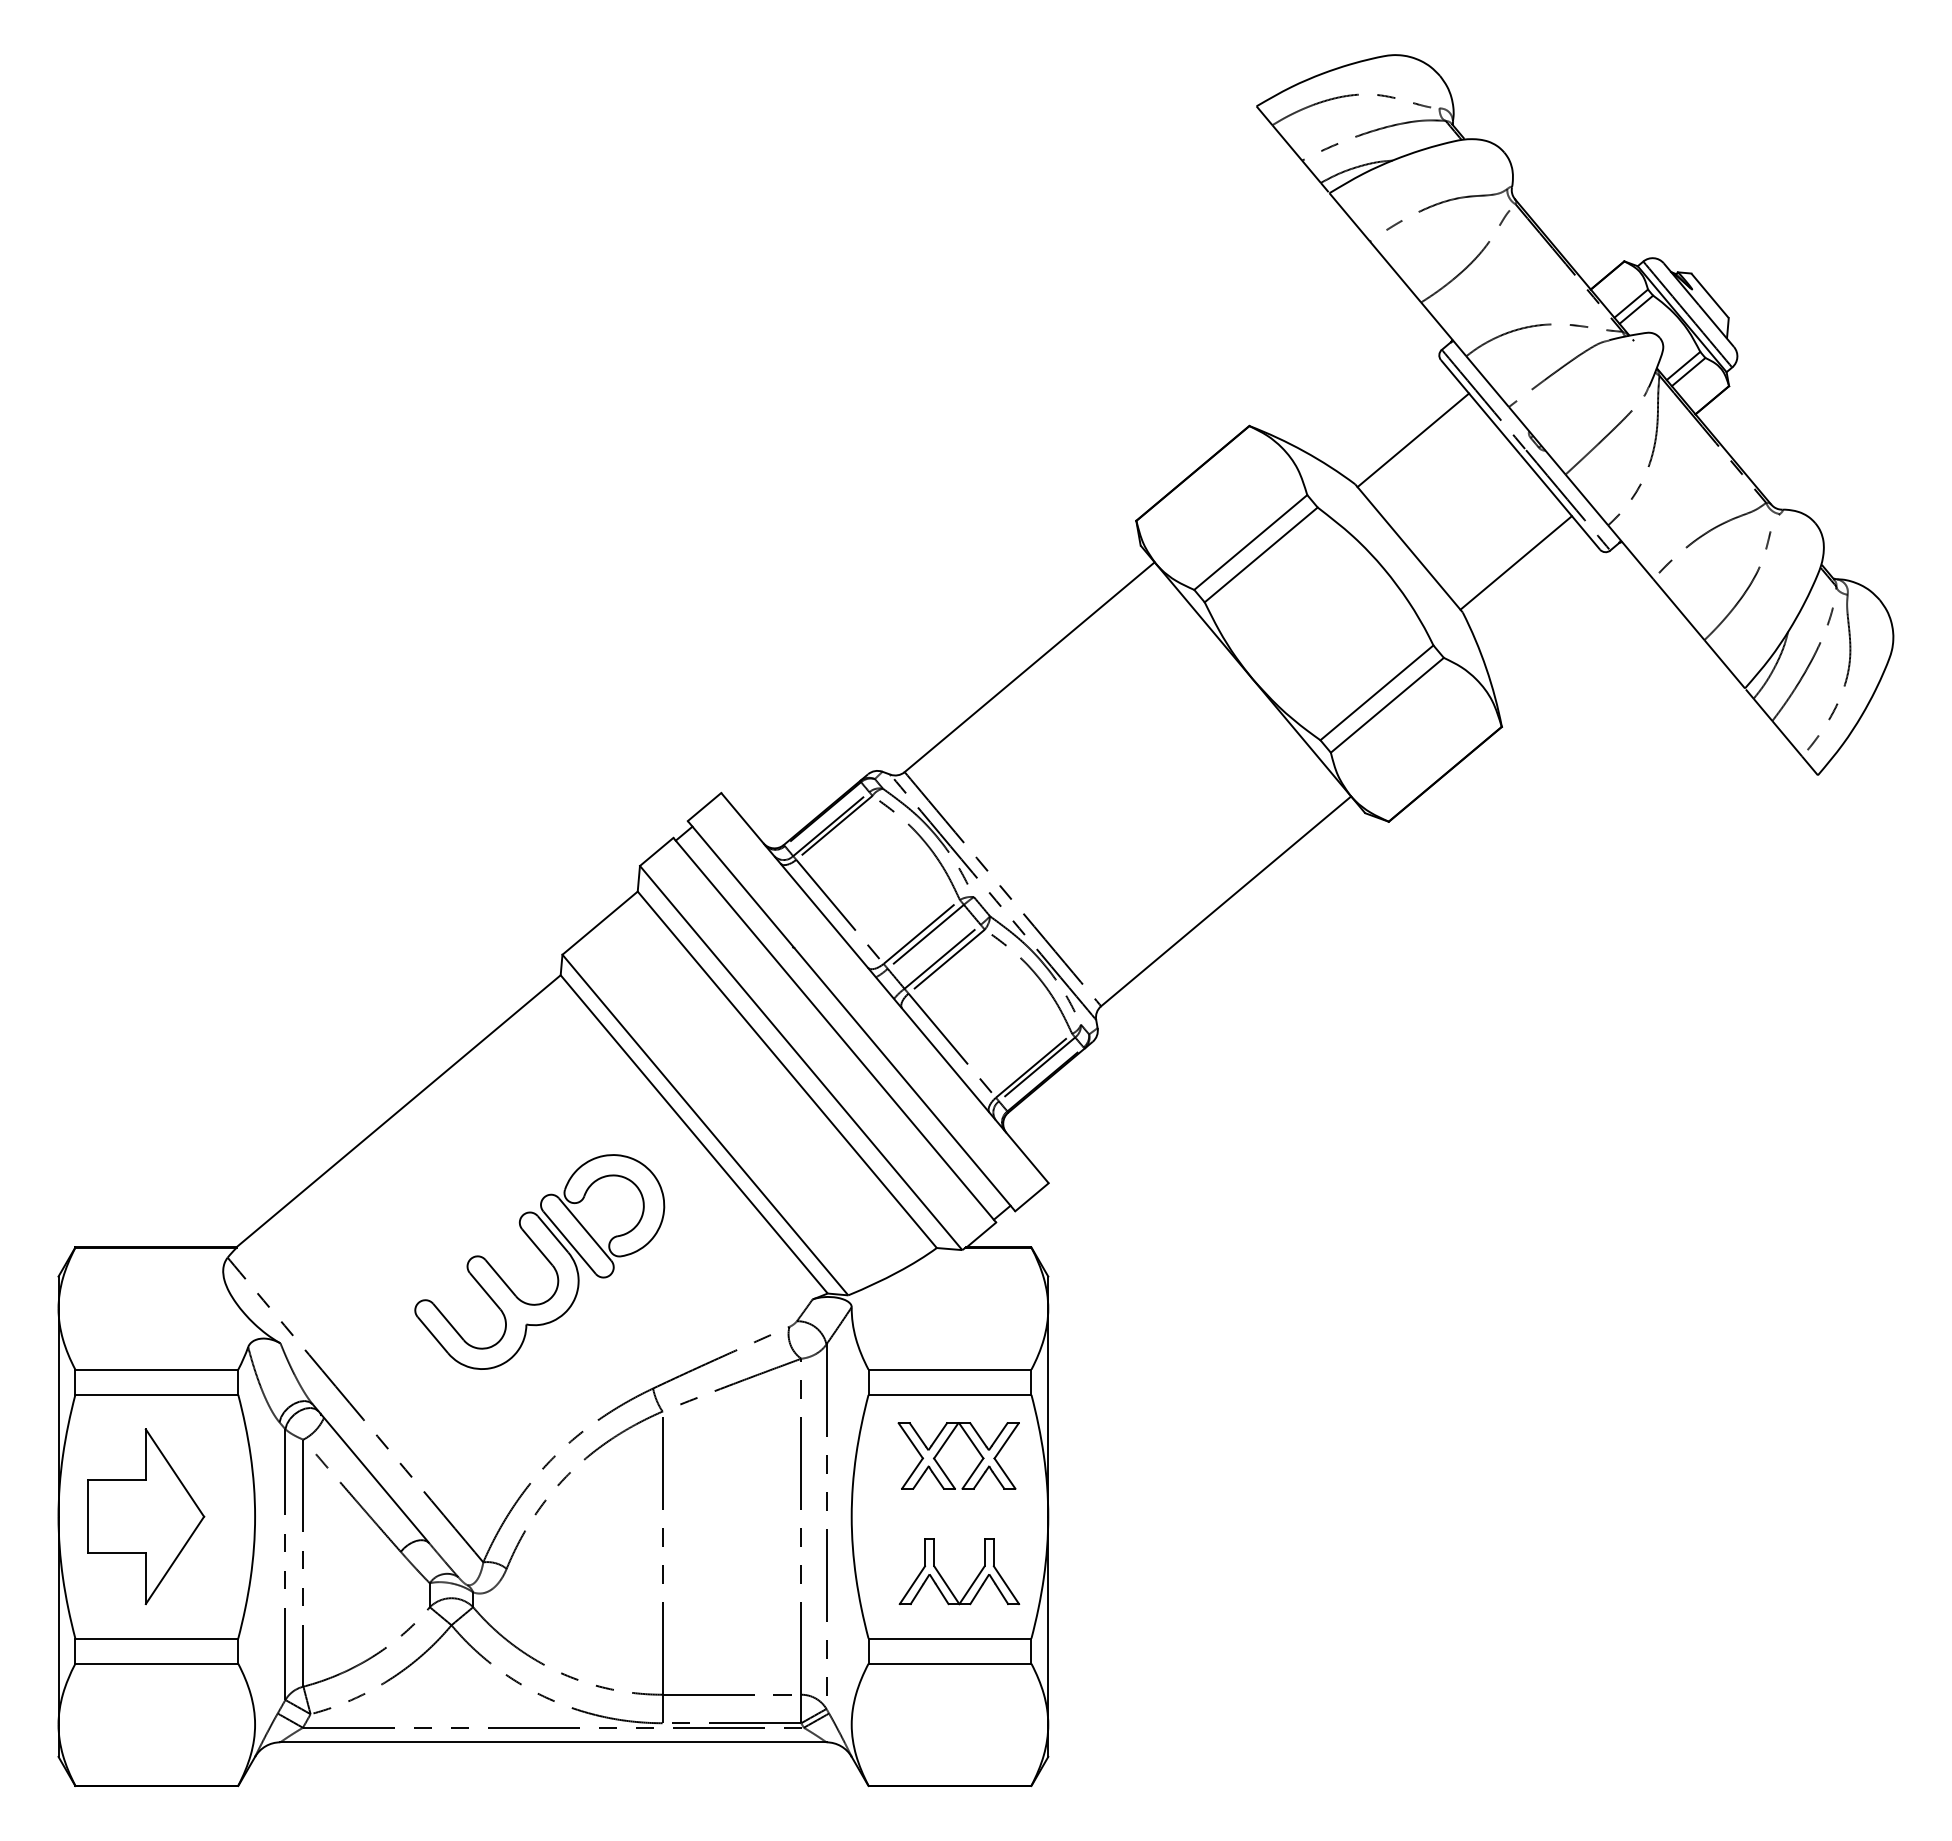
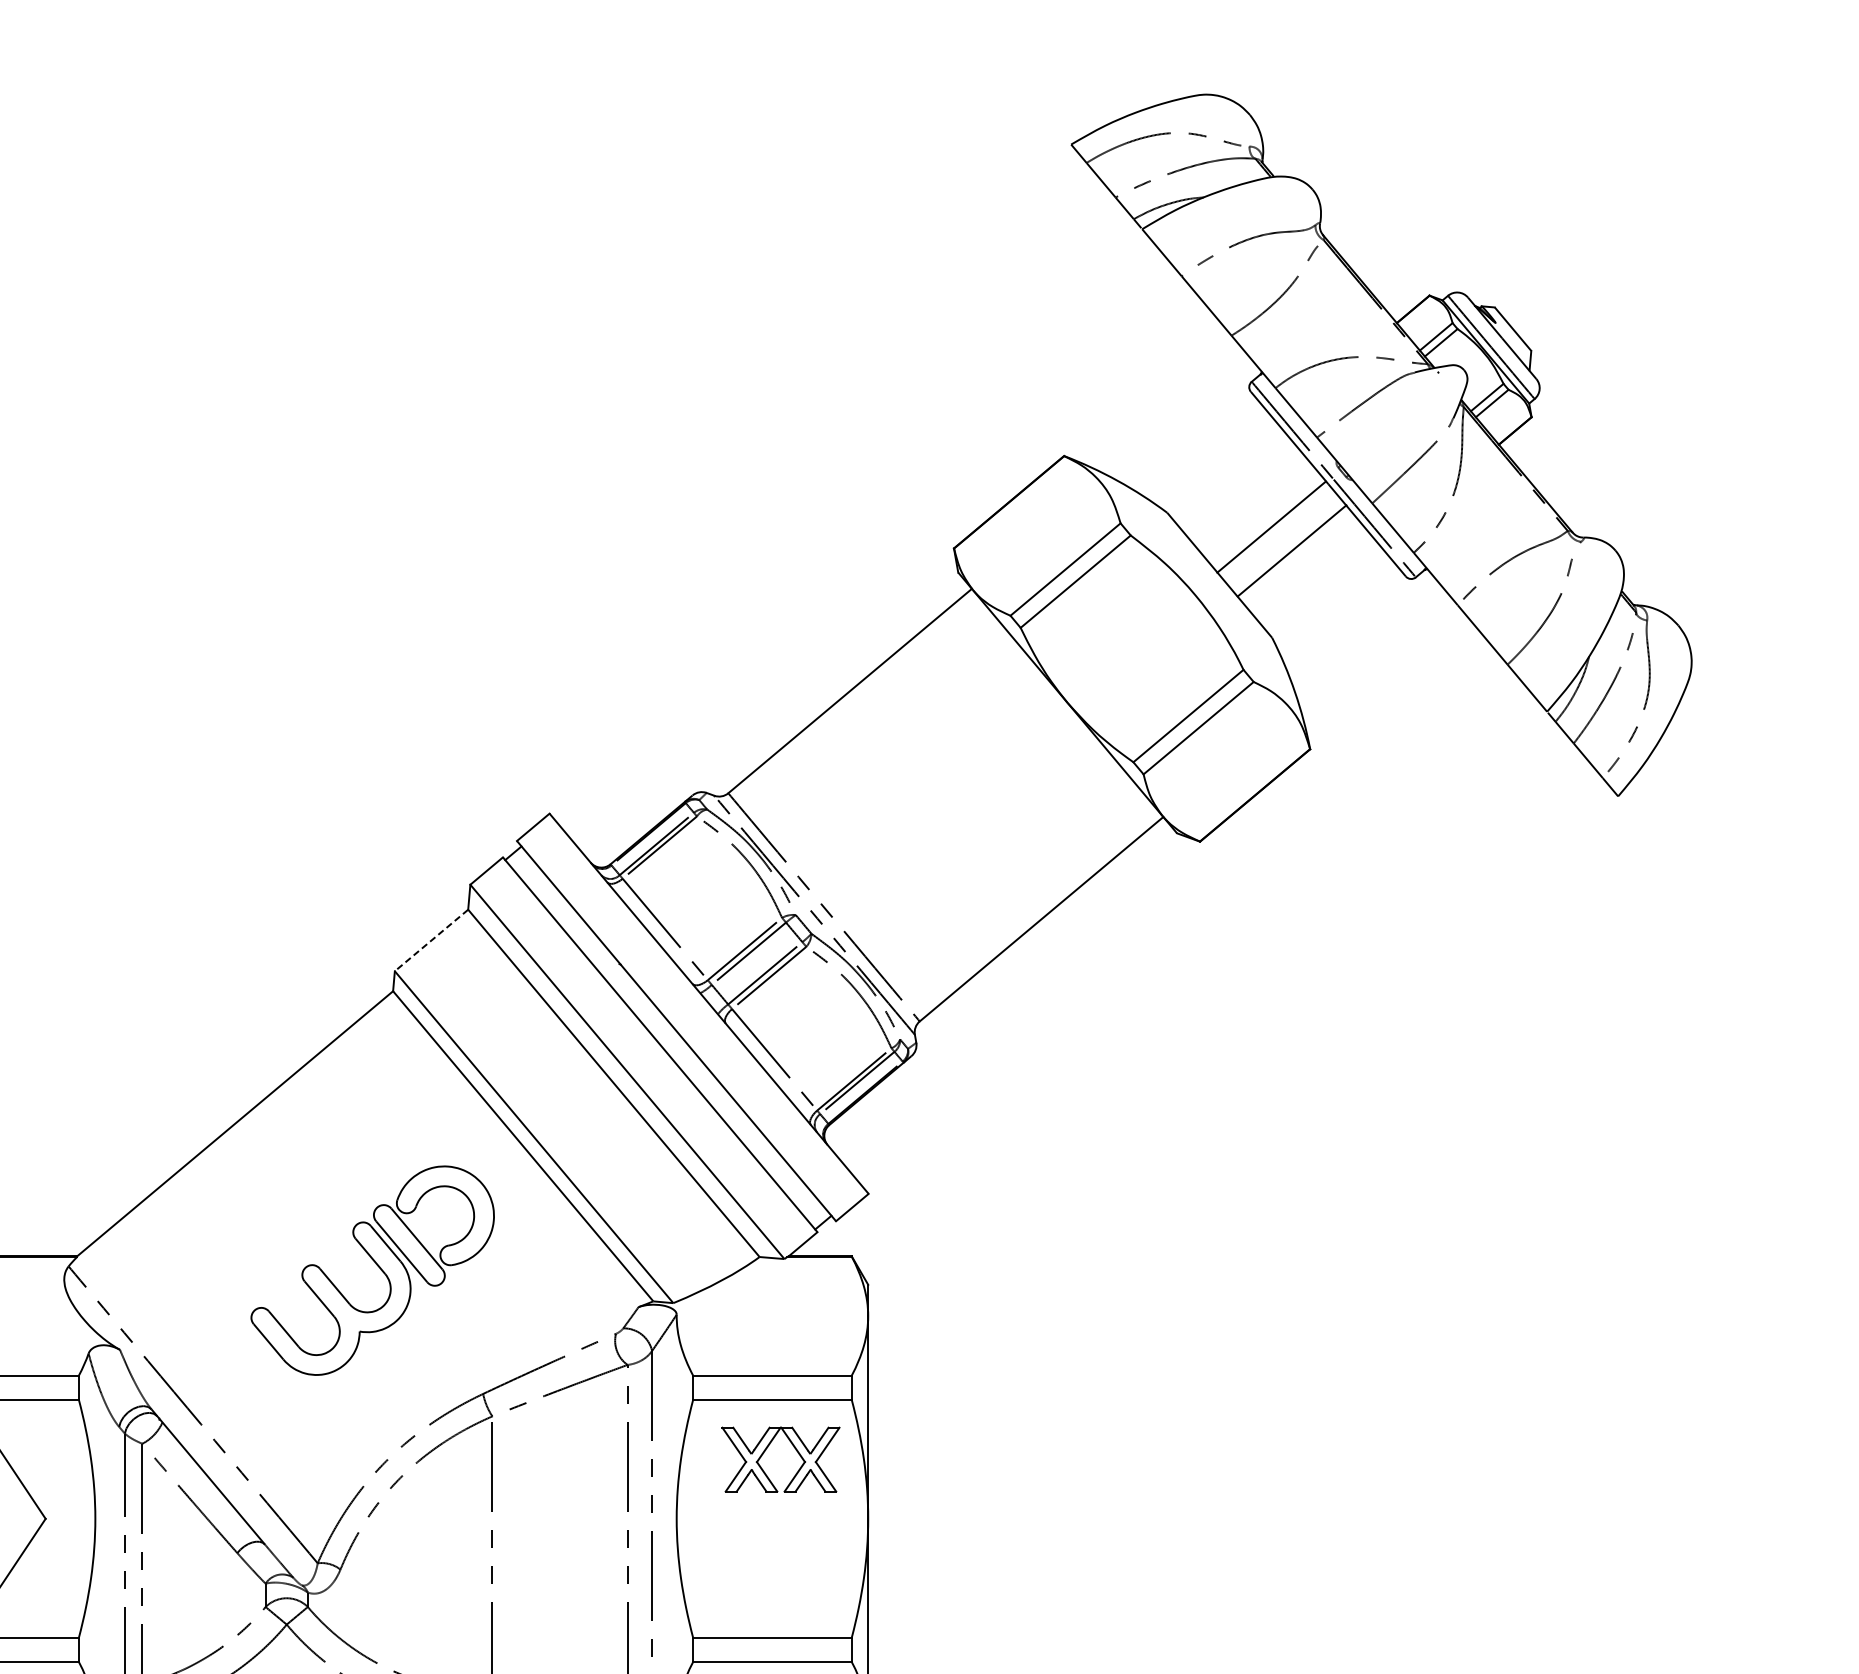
line: (1413, 440) -> (1292, 551), moved
line: (1515, 562) -> (1270, 526), moved
line: (599, 923) -> (430, 940), solid -> dashed
part: (944, 1579) -> (767, 1580), removed

